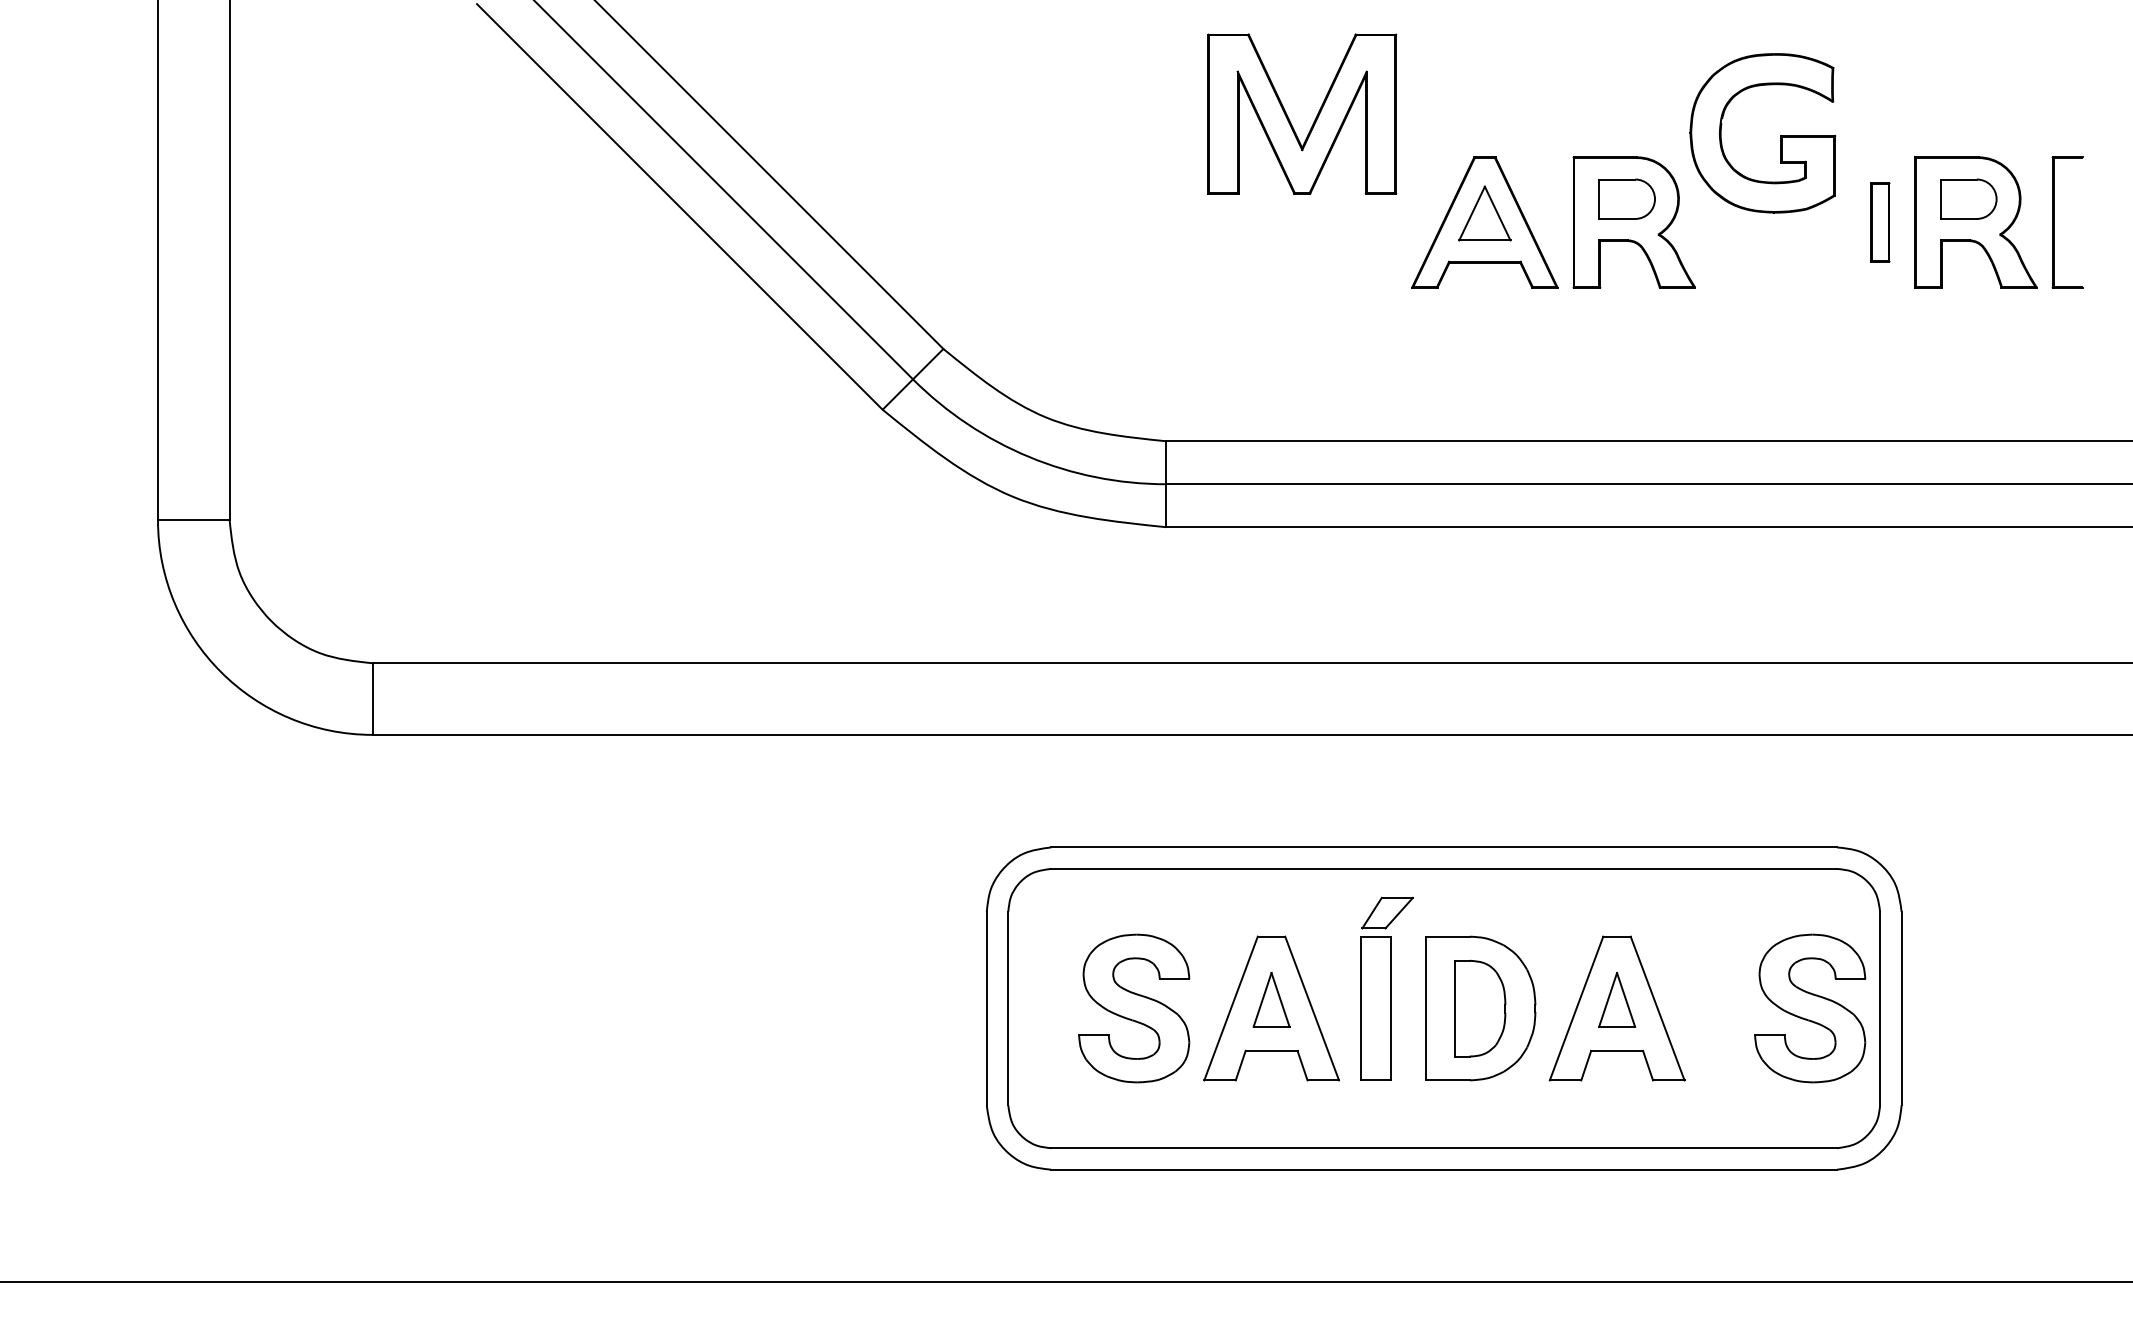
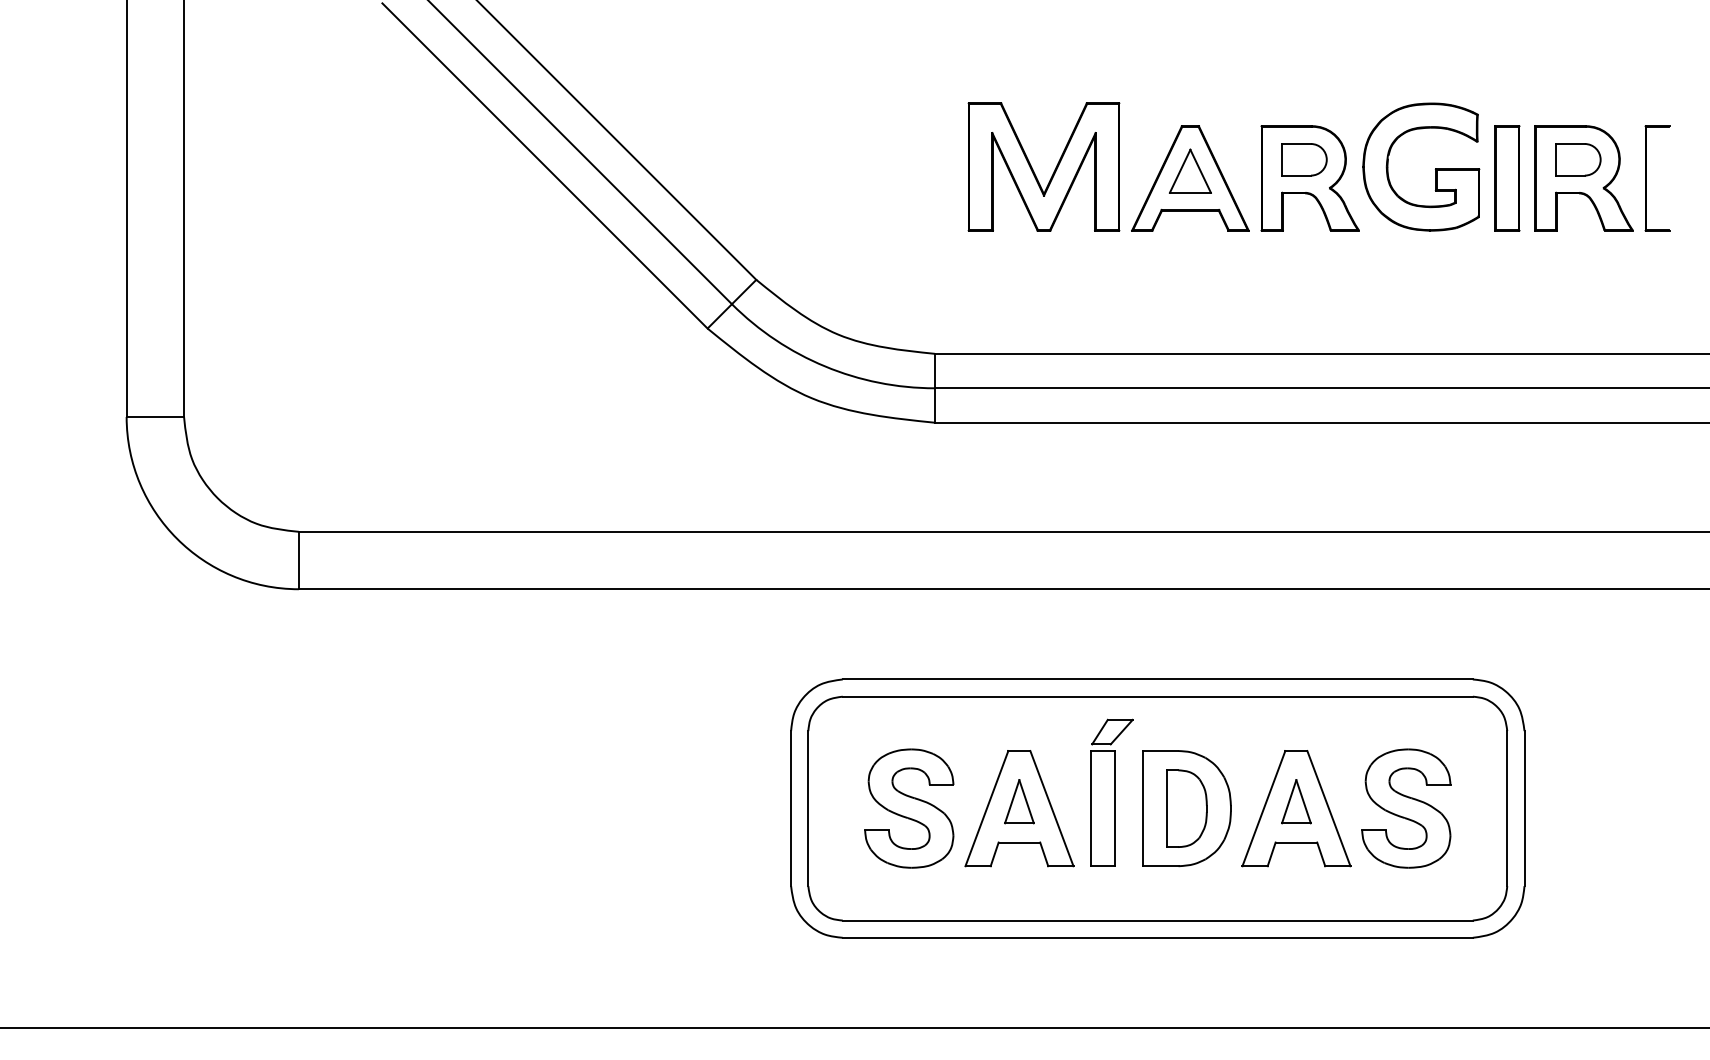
part: (1314, 119) -> (1053, 171), moved
part: (1780, 135) -> (1435, 168), moved
part: (1880, 222) -> (1507, 178), size x1.67
part: (1810, 1008) -> (1406, 808), moved

